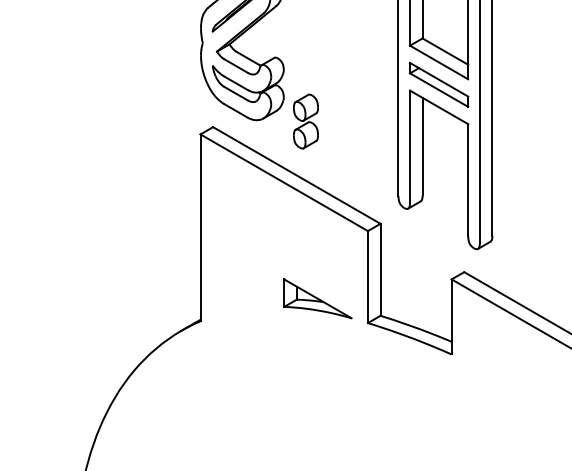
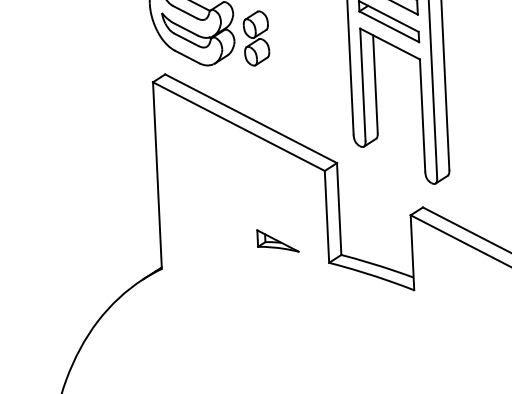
part: (305, 121) -> (256, 38), moved
part: (317, 298) -> (277, 240), size x0.6

